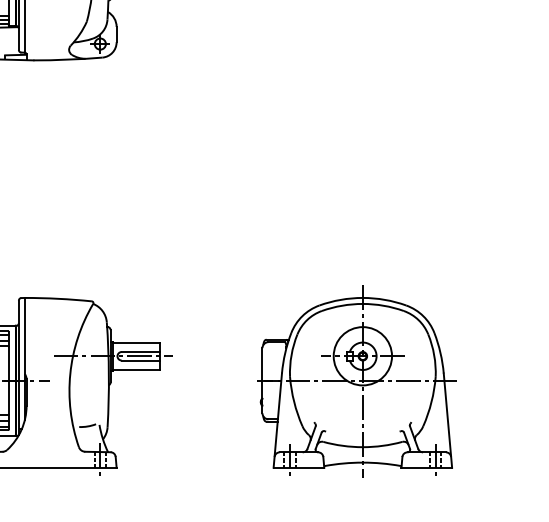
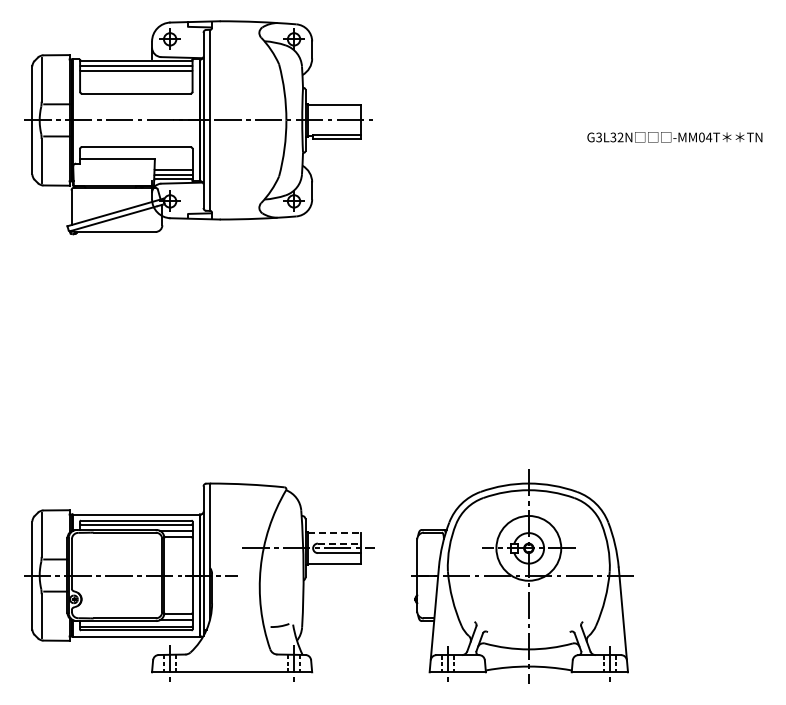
line: (137, 342) -> (335, 533), solid -> dashed
line: (141, 351) -> (339, 543), solid -> dashed
part: (357, 381) -> (522, 576), moved

